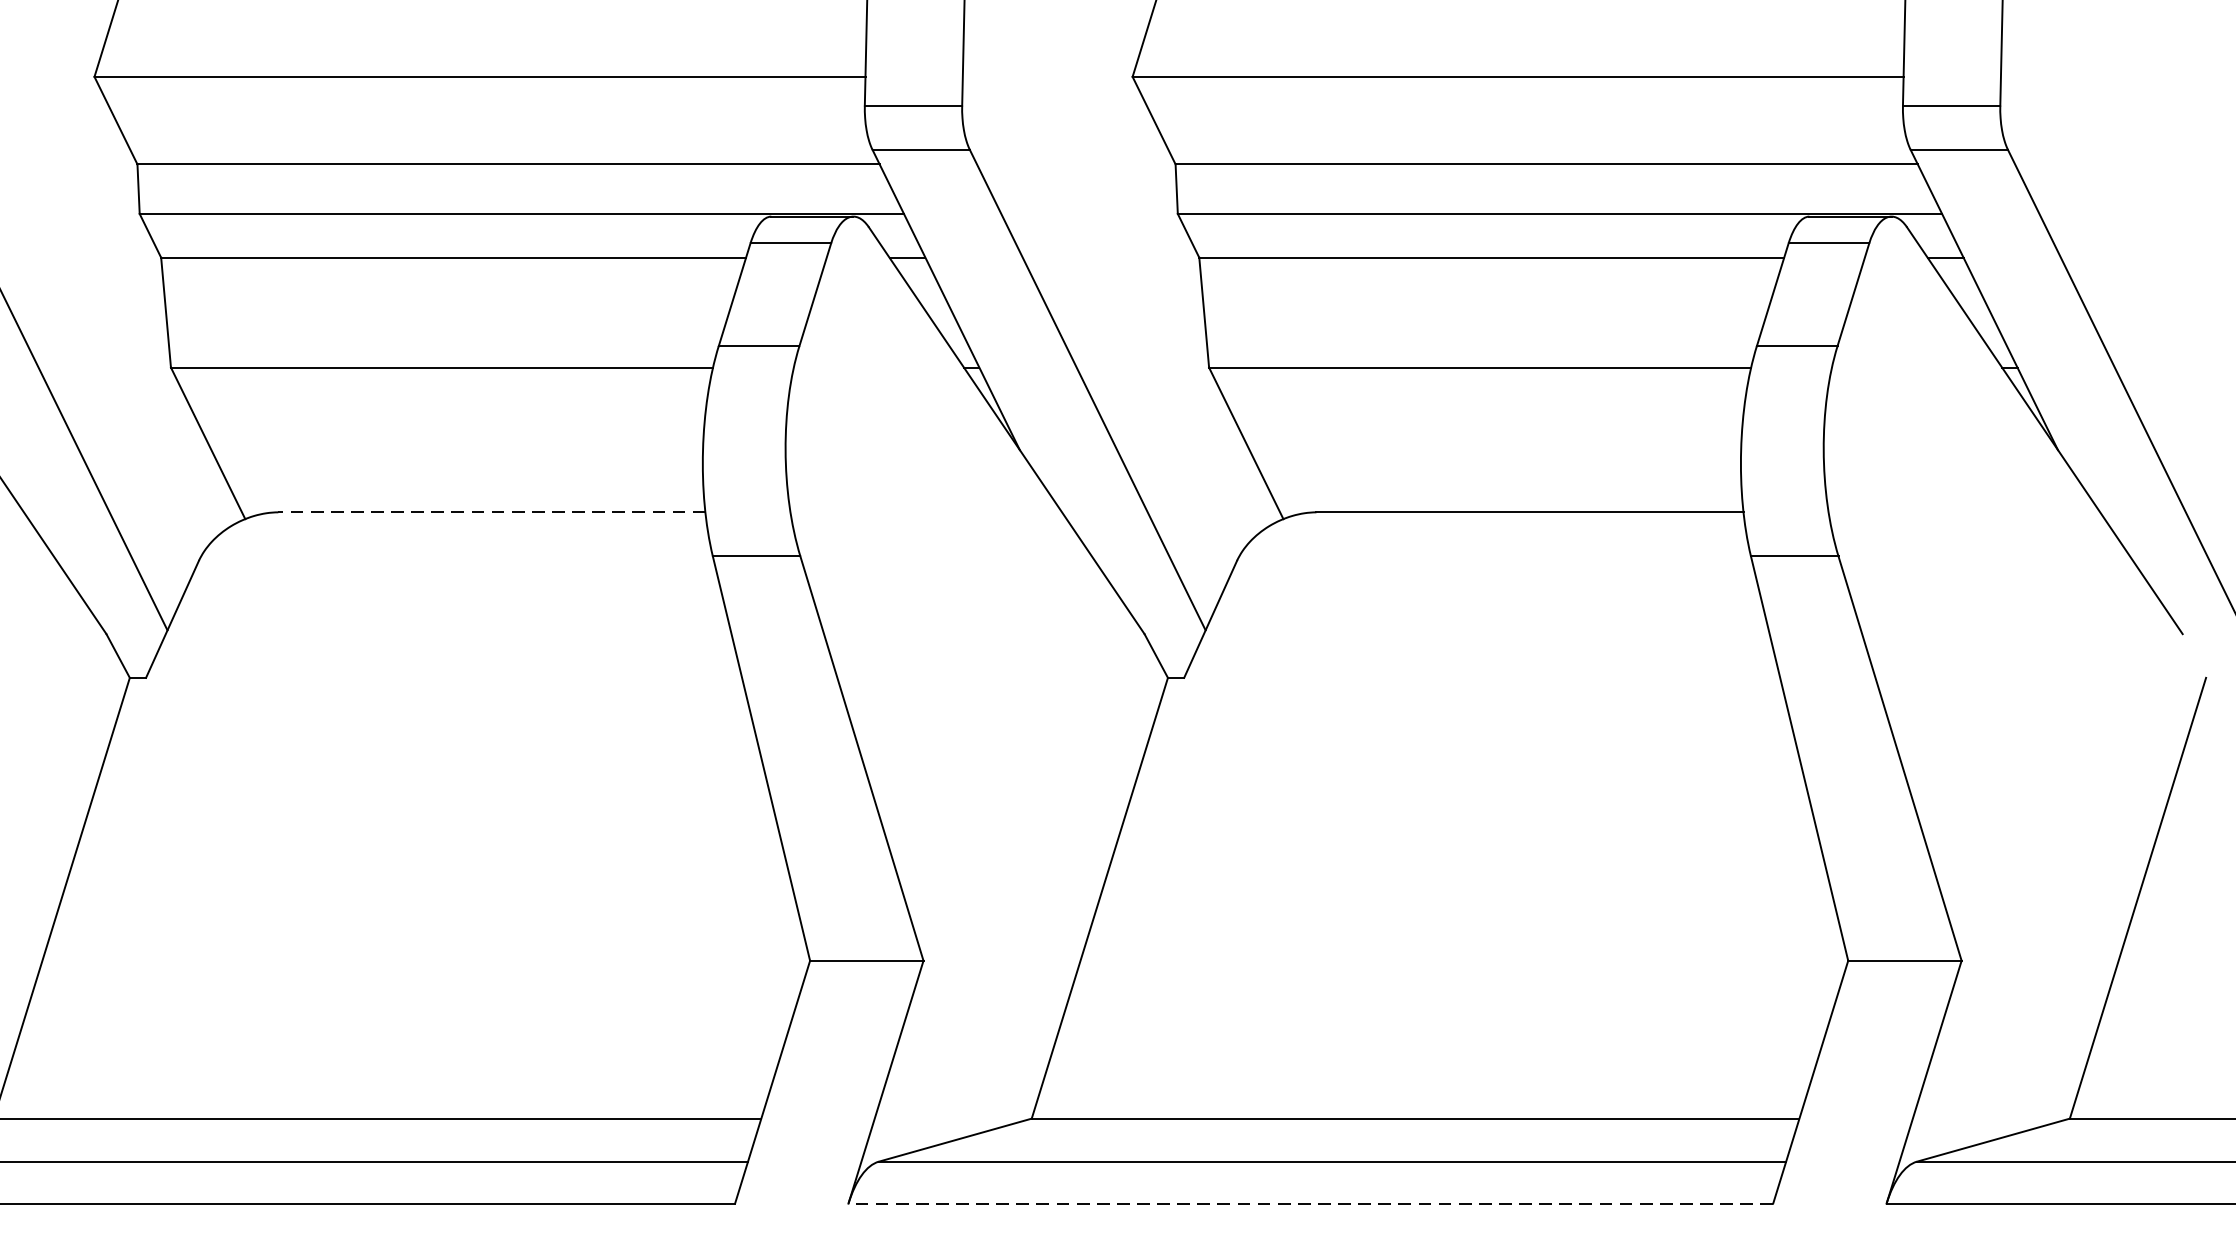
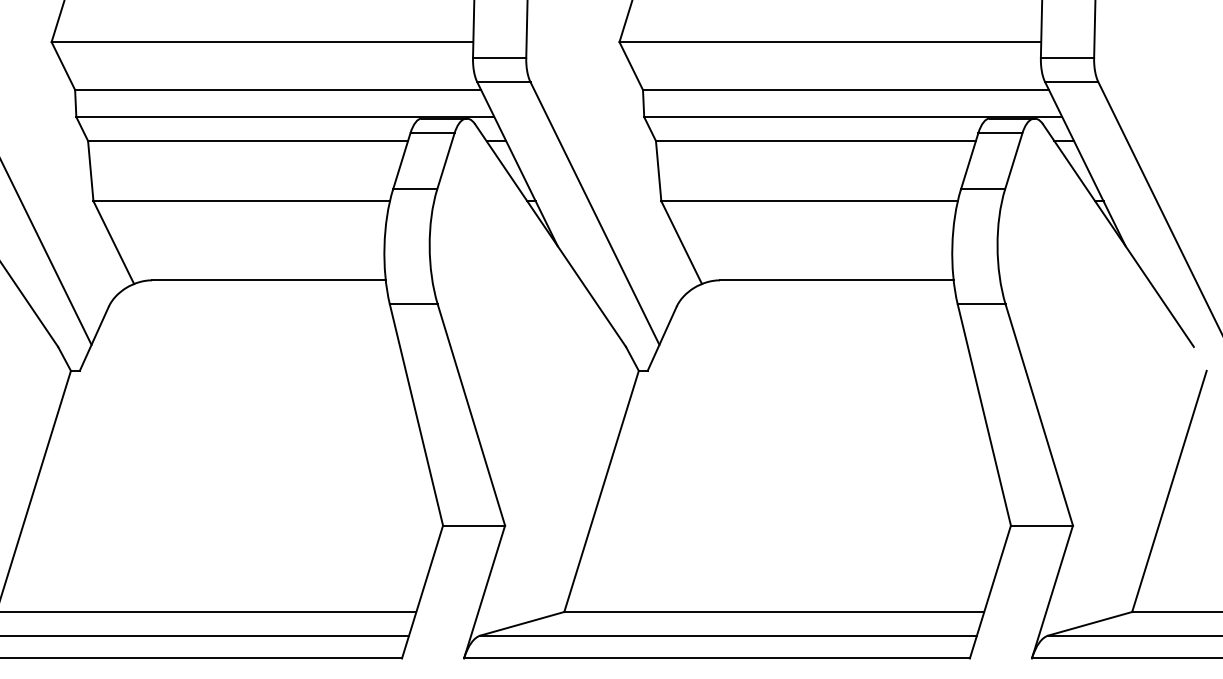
line: (492, 512) -> (269, 280), dashed -> solid
line: (1309, 1203) -> (716, 658), dashed -> solid

